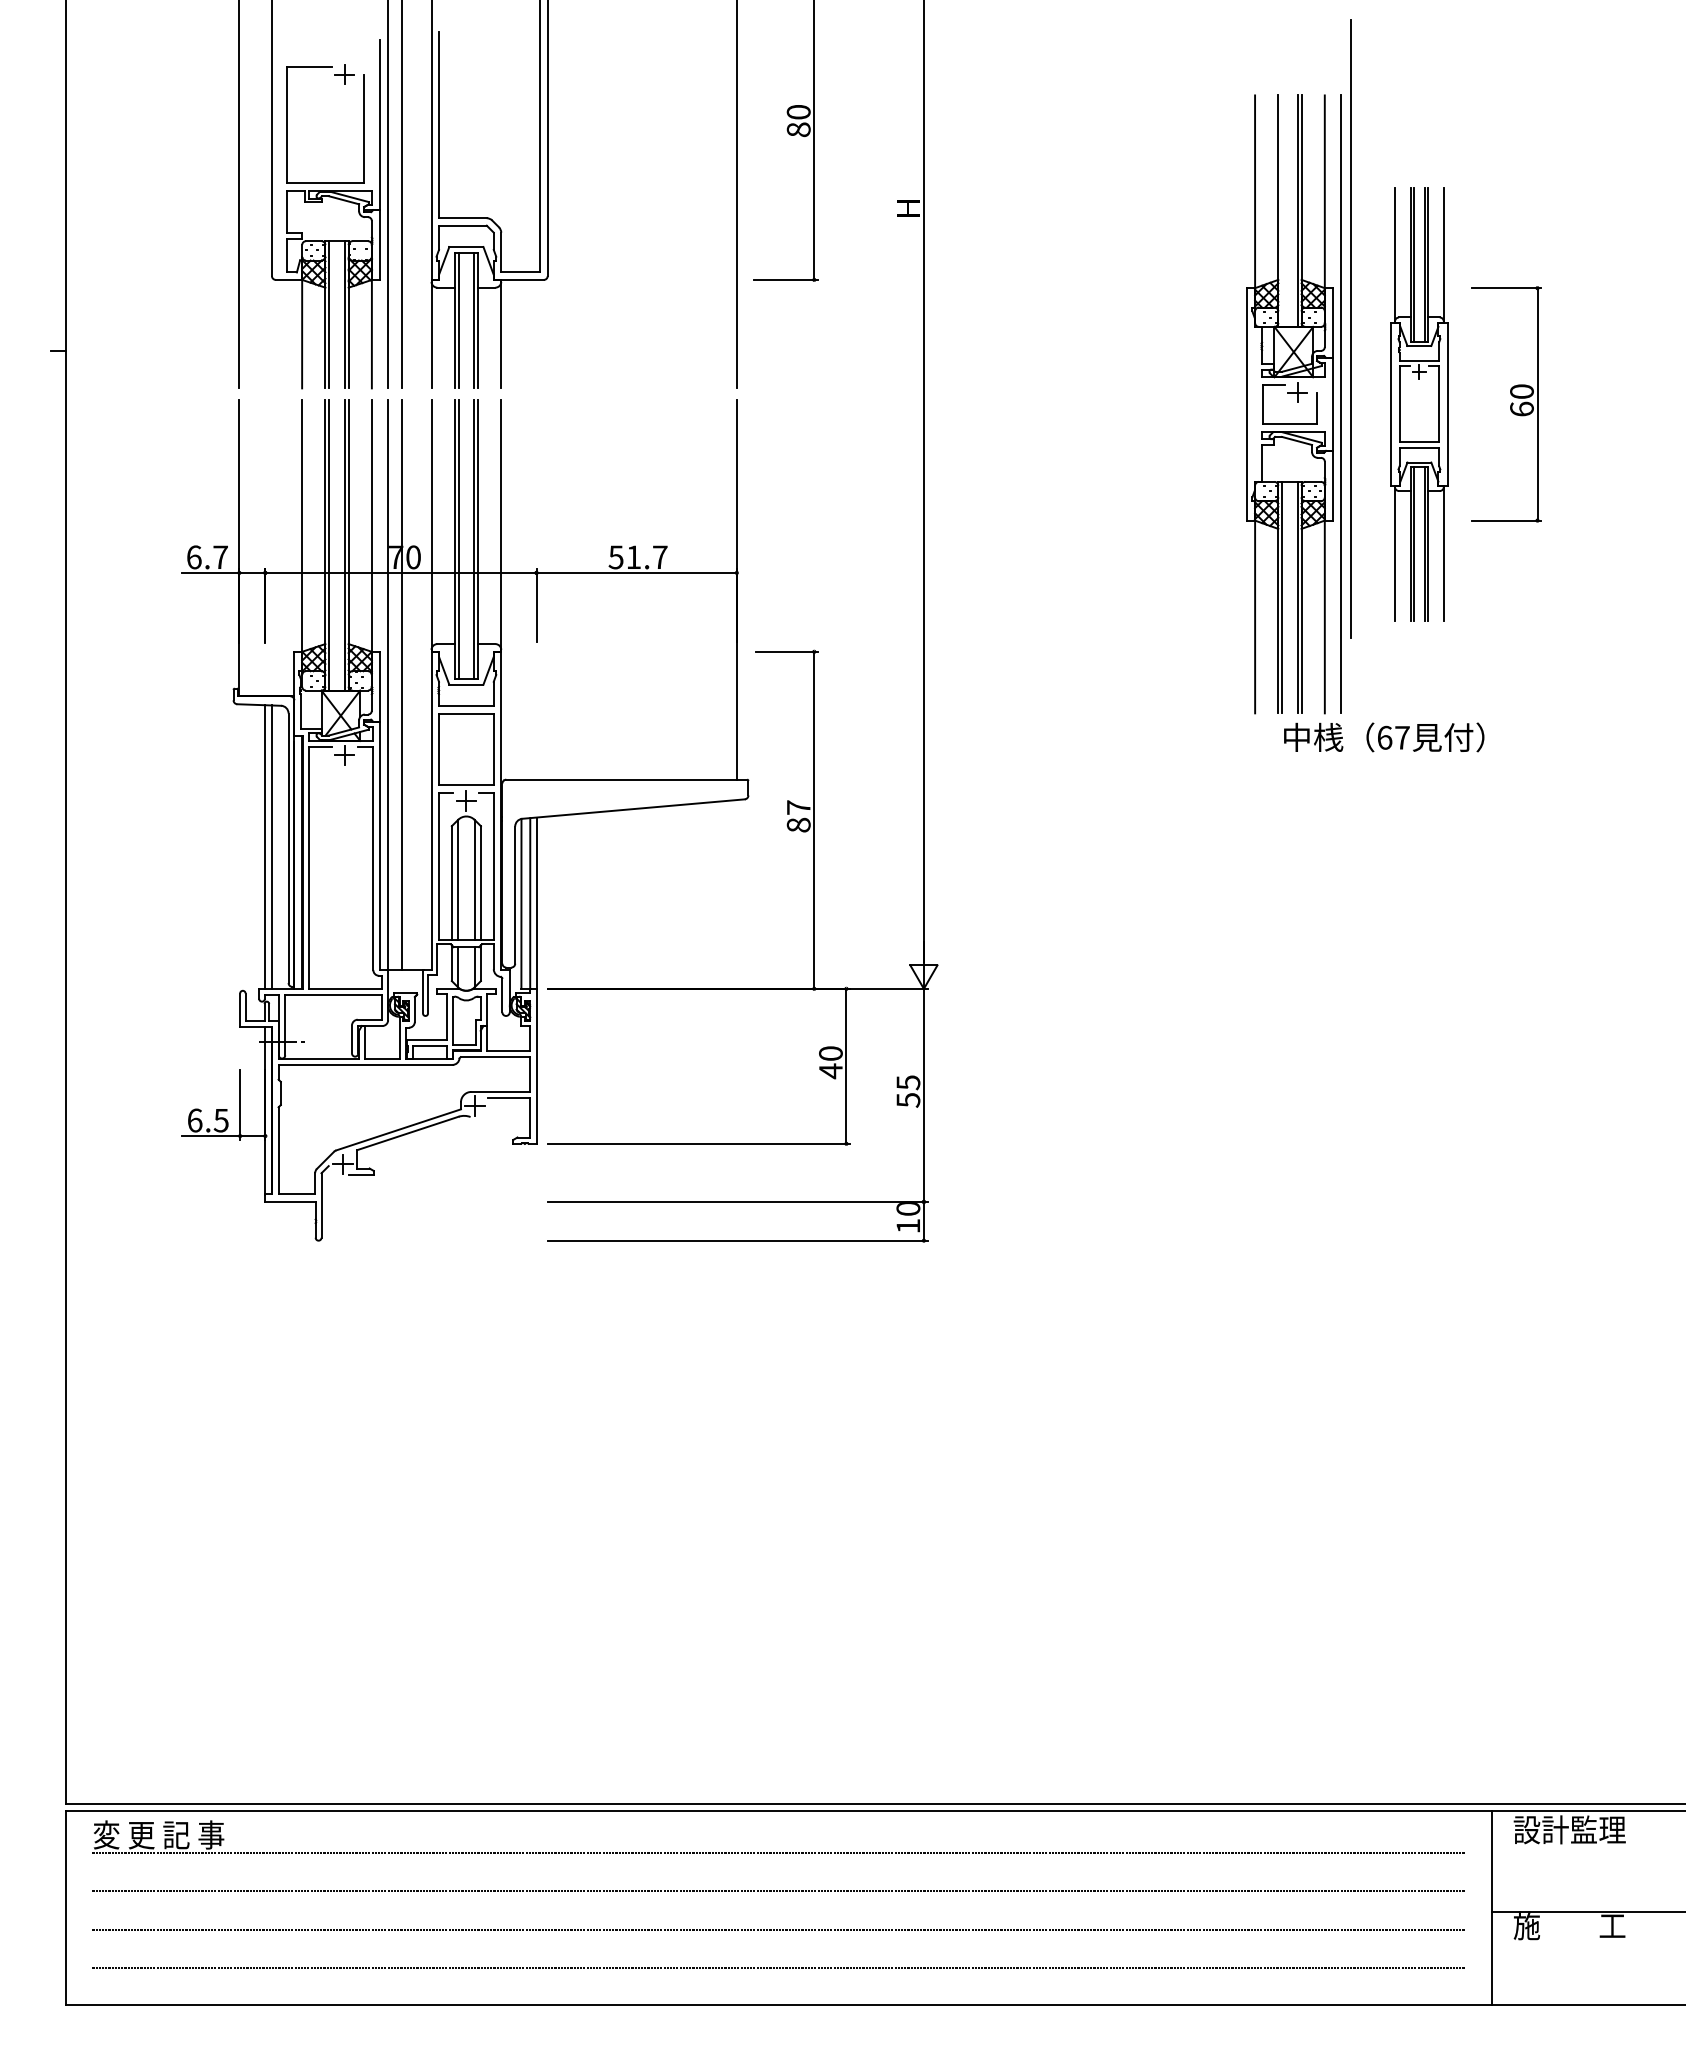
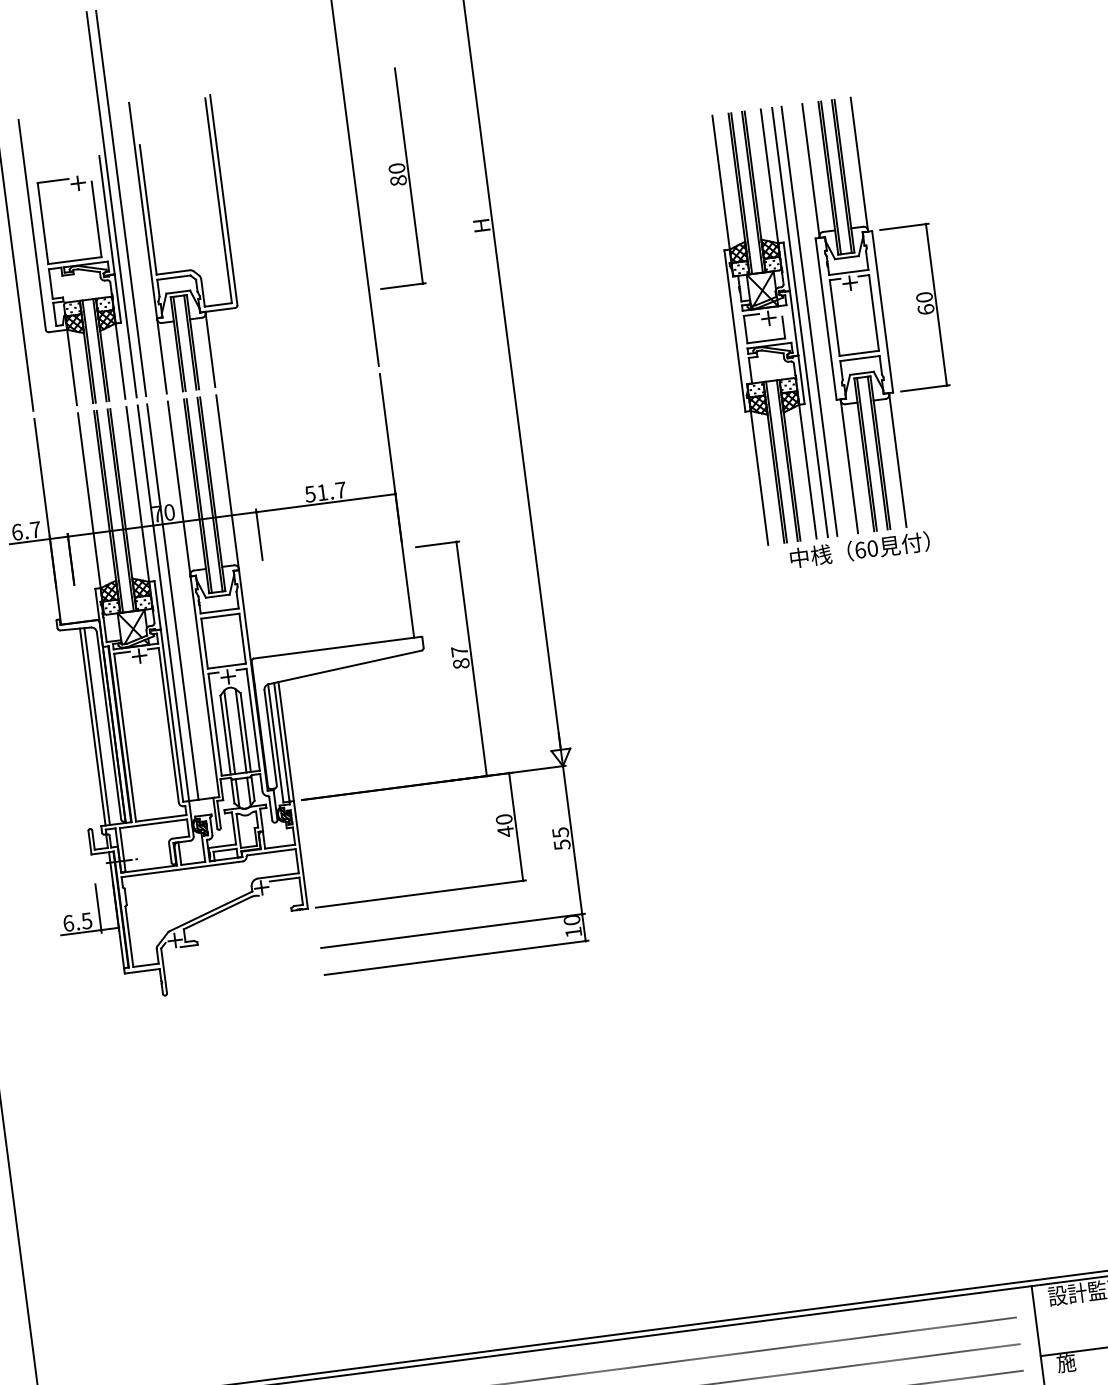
line: (1282, 210) -> (741, 193), added
line: (1350, 328) -> (809, 320), moved
part: (1419, 403) -> (854, 314), size x1.43
text: (1402, 737) -> (872, 548), 67 -> 60

